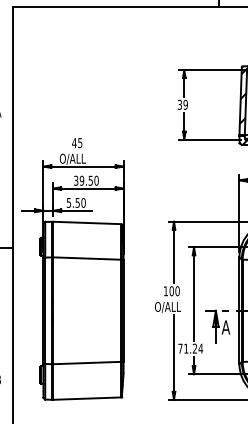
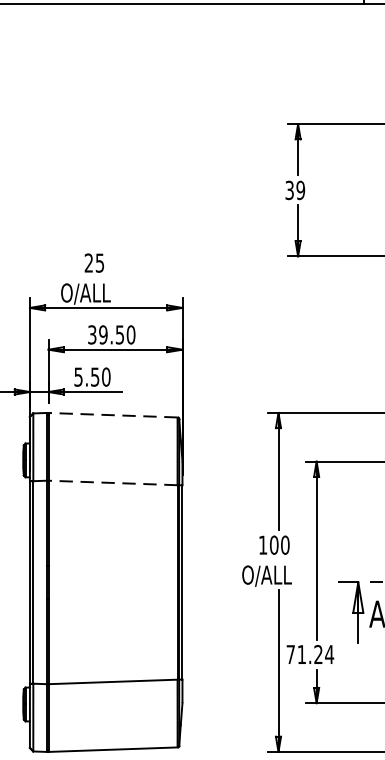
text: (74, 142) -> (89, 262), 45 -> 25
line: (87, 222) -> (113, 414), solid -> dashed
line: (87, 258) -> (113, 482), solid -> dashed

